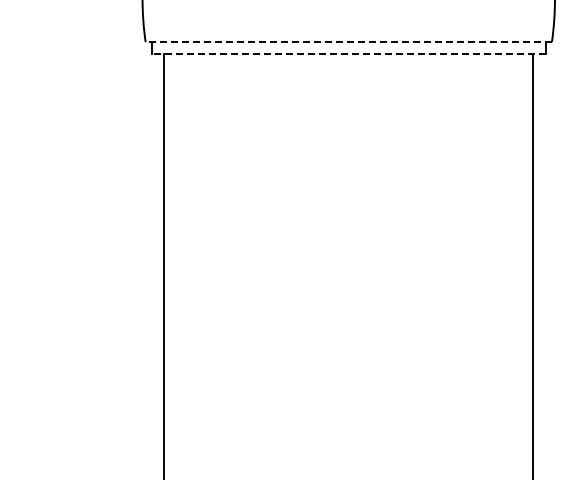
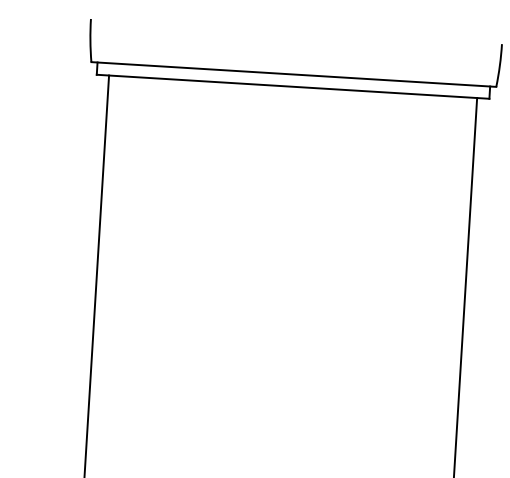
line: (348, 42) -> (293, 74), dashed -> solid
line: (348, 54) -> (292, 86), dashed -> solid

